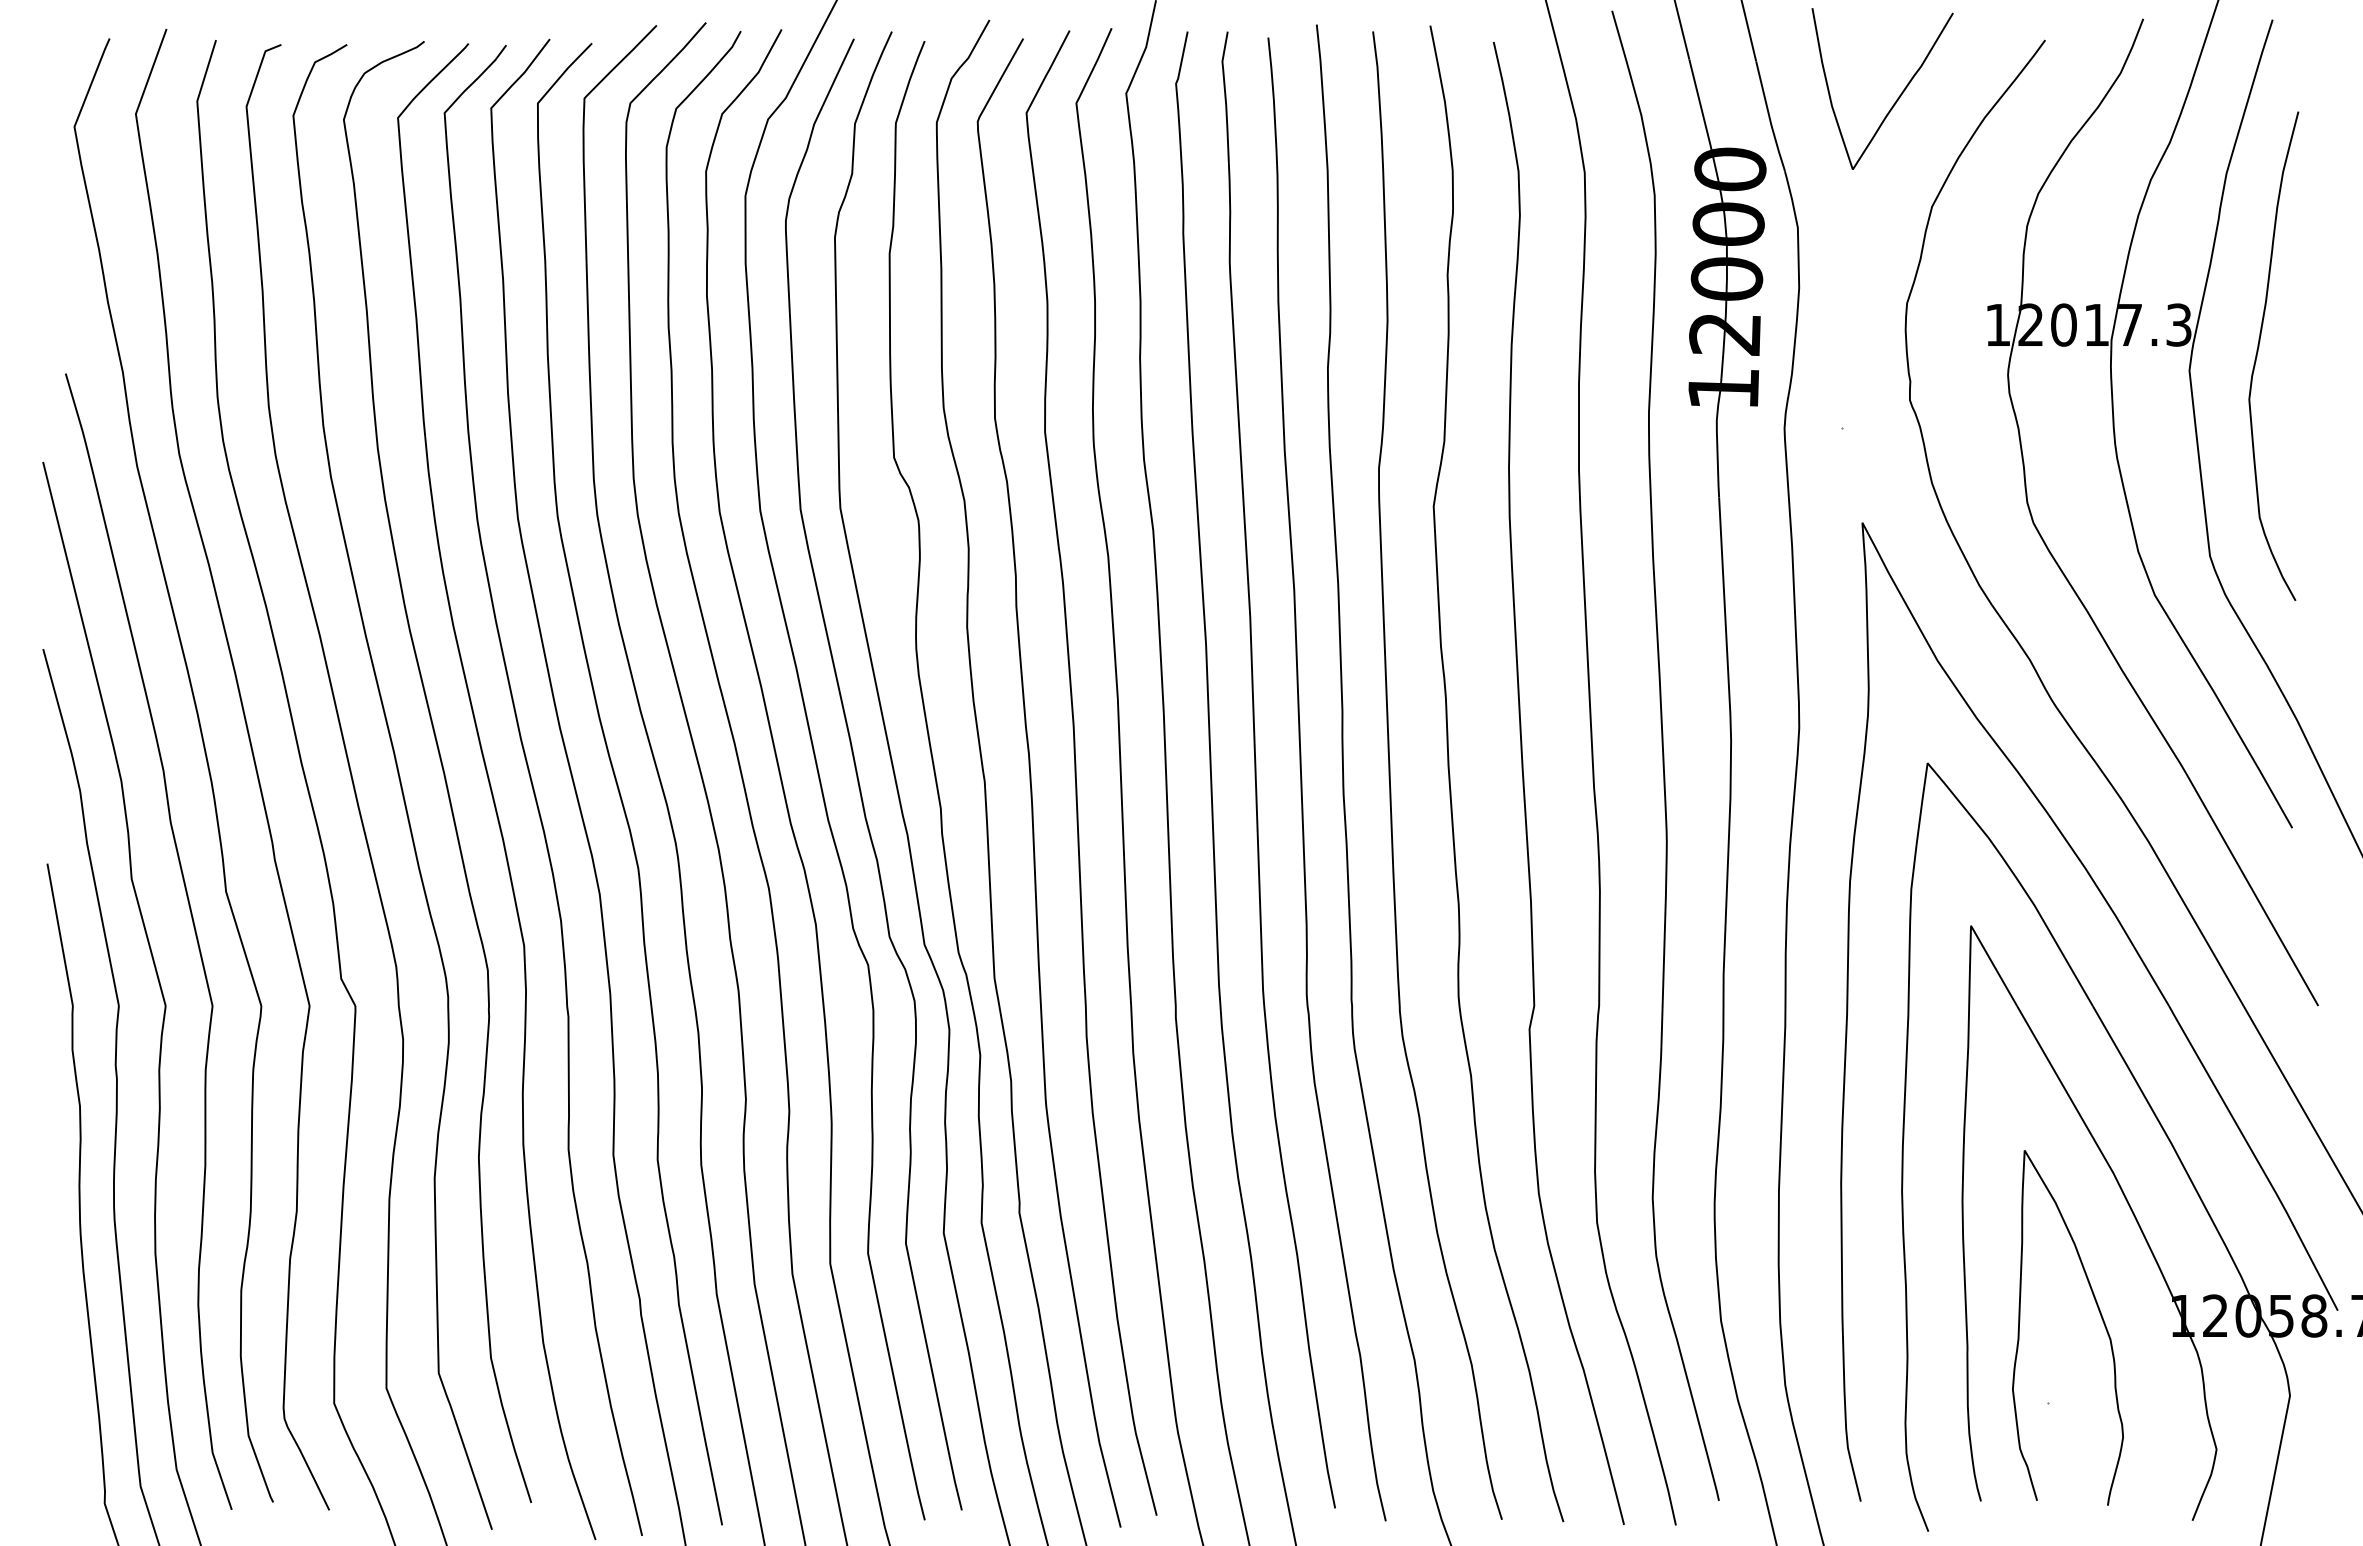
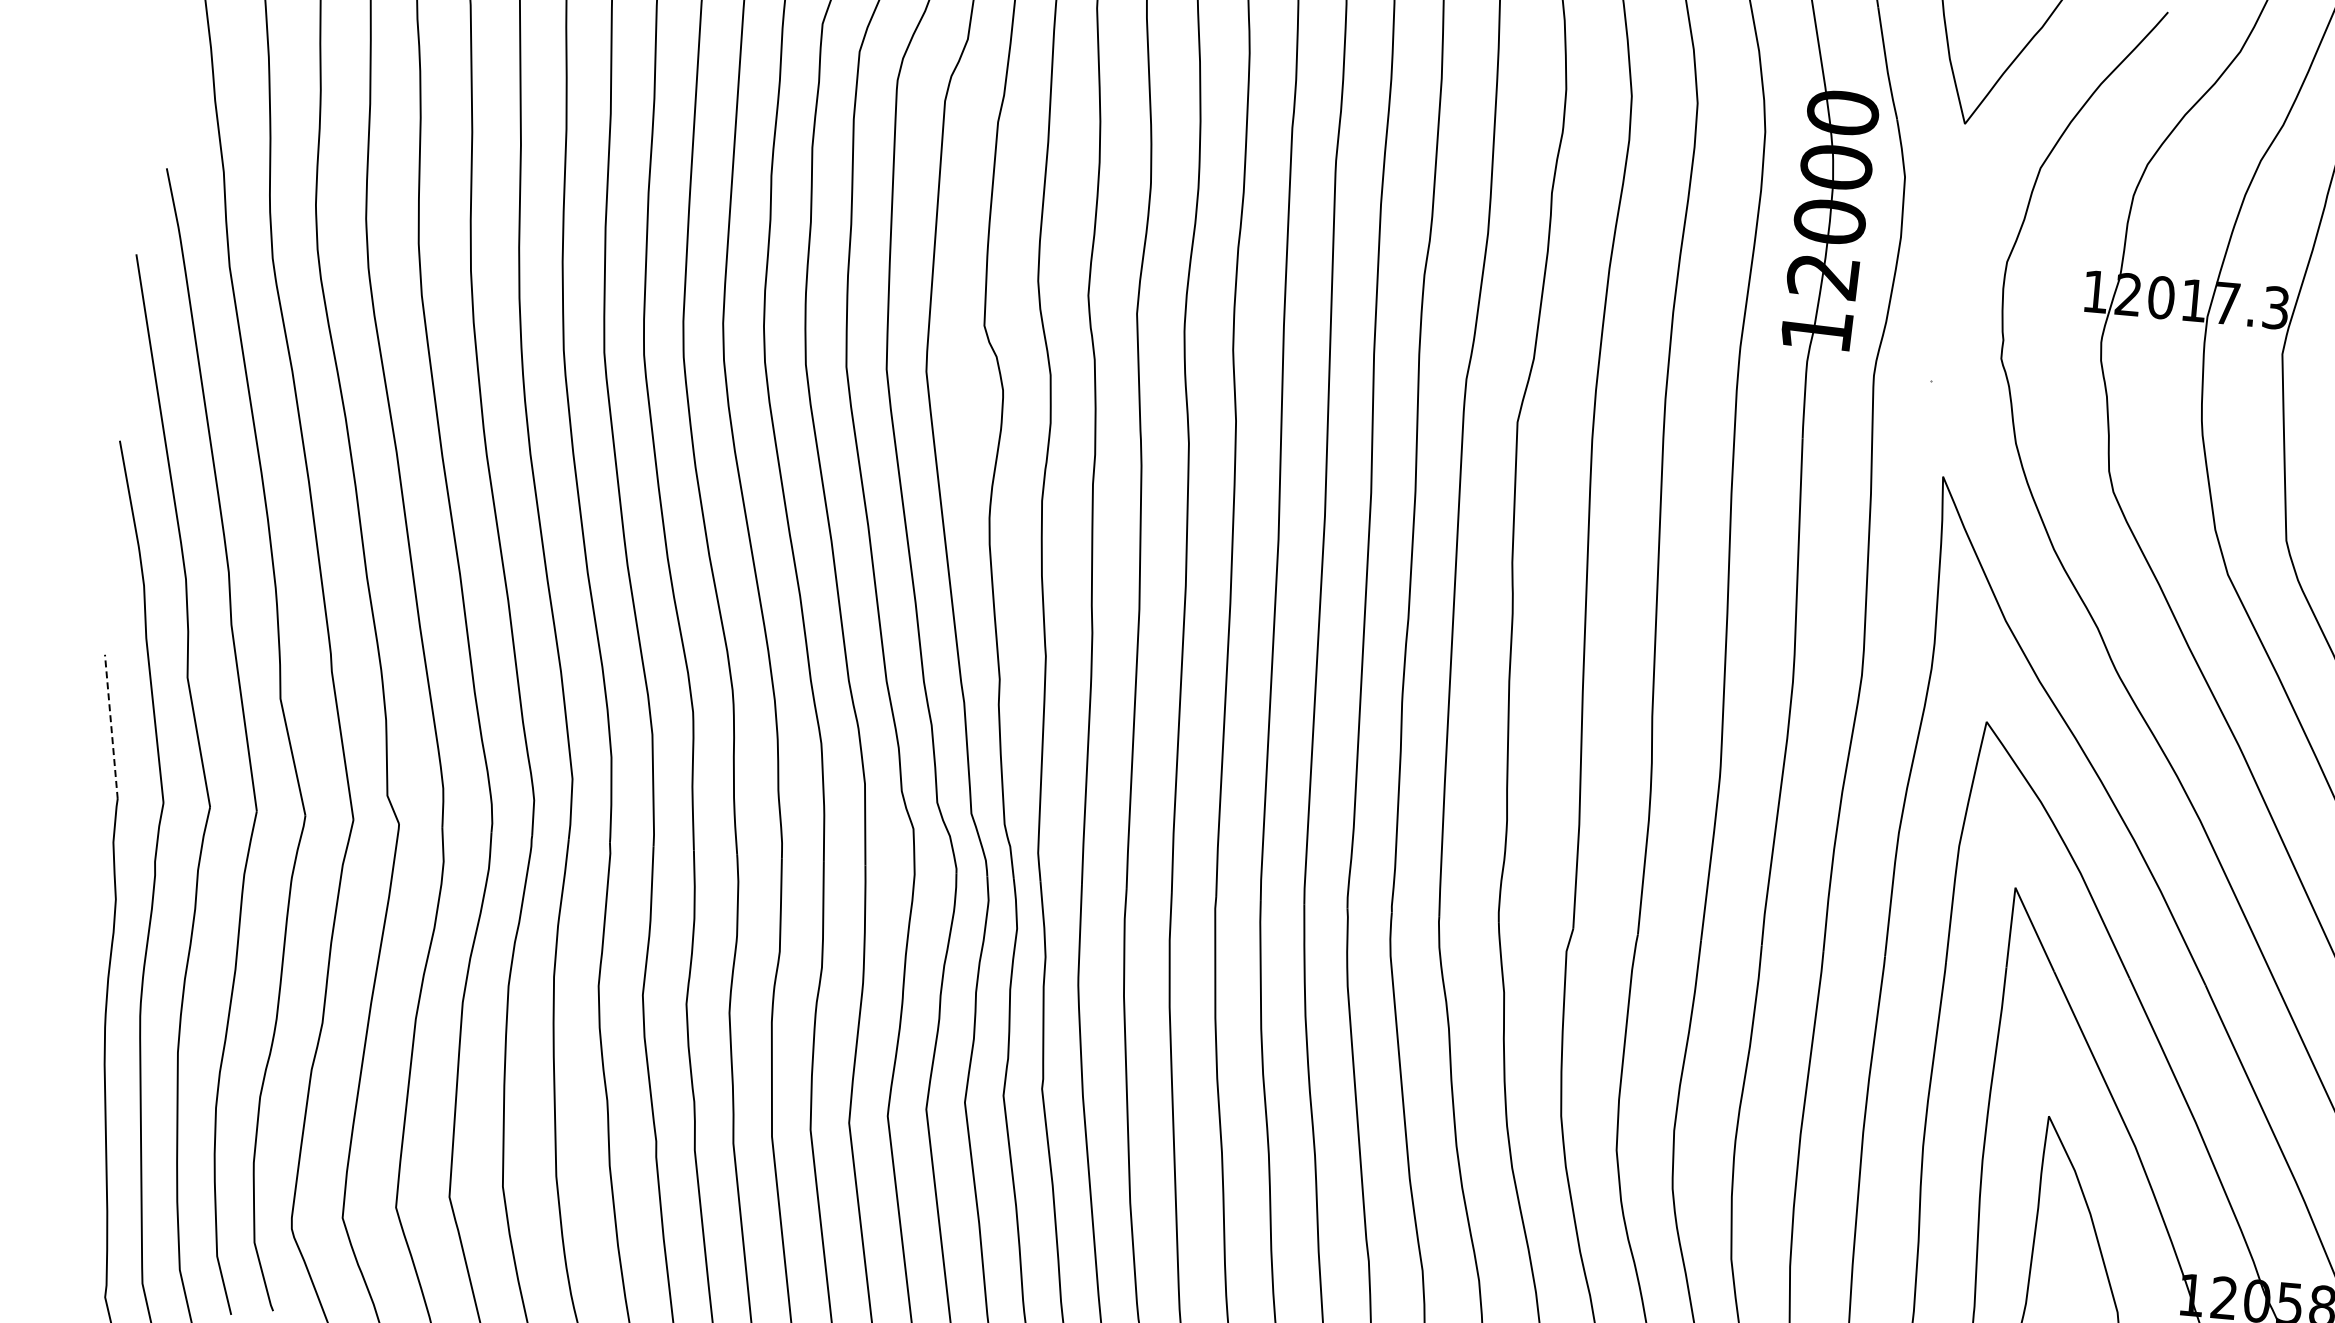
line: (60, 934) -> (111, 726), solid -> dashed

